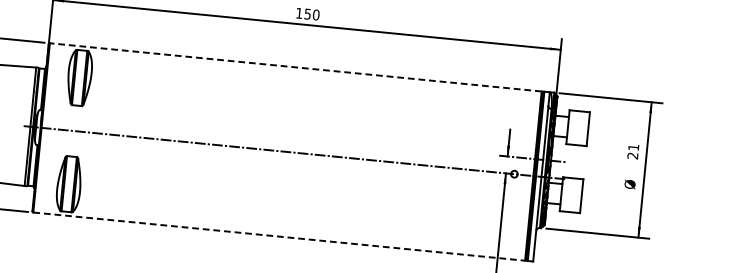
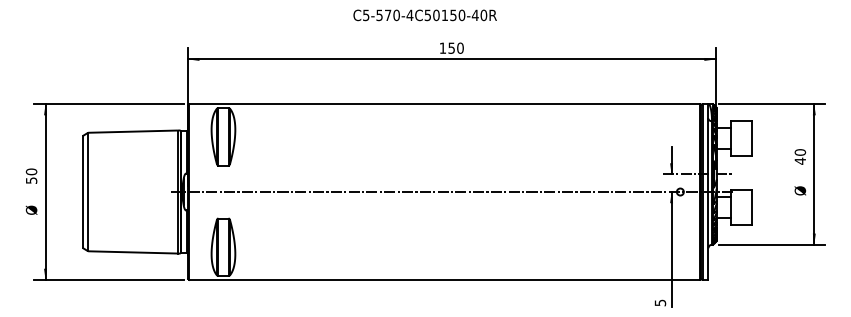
line: (295, 67) -> (444, 104), dashed -> solid
text: (633, 151) -> (800, 156), 21 -> 40
line: (279, 236) -> (445, 279), dashed -> solid

